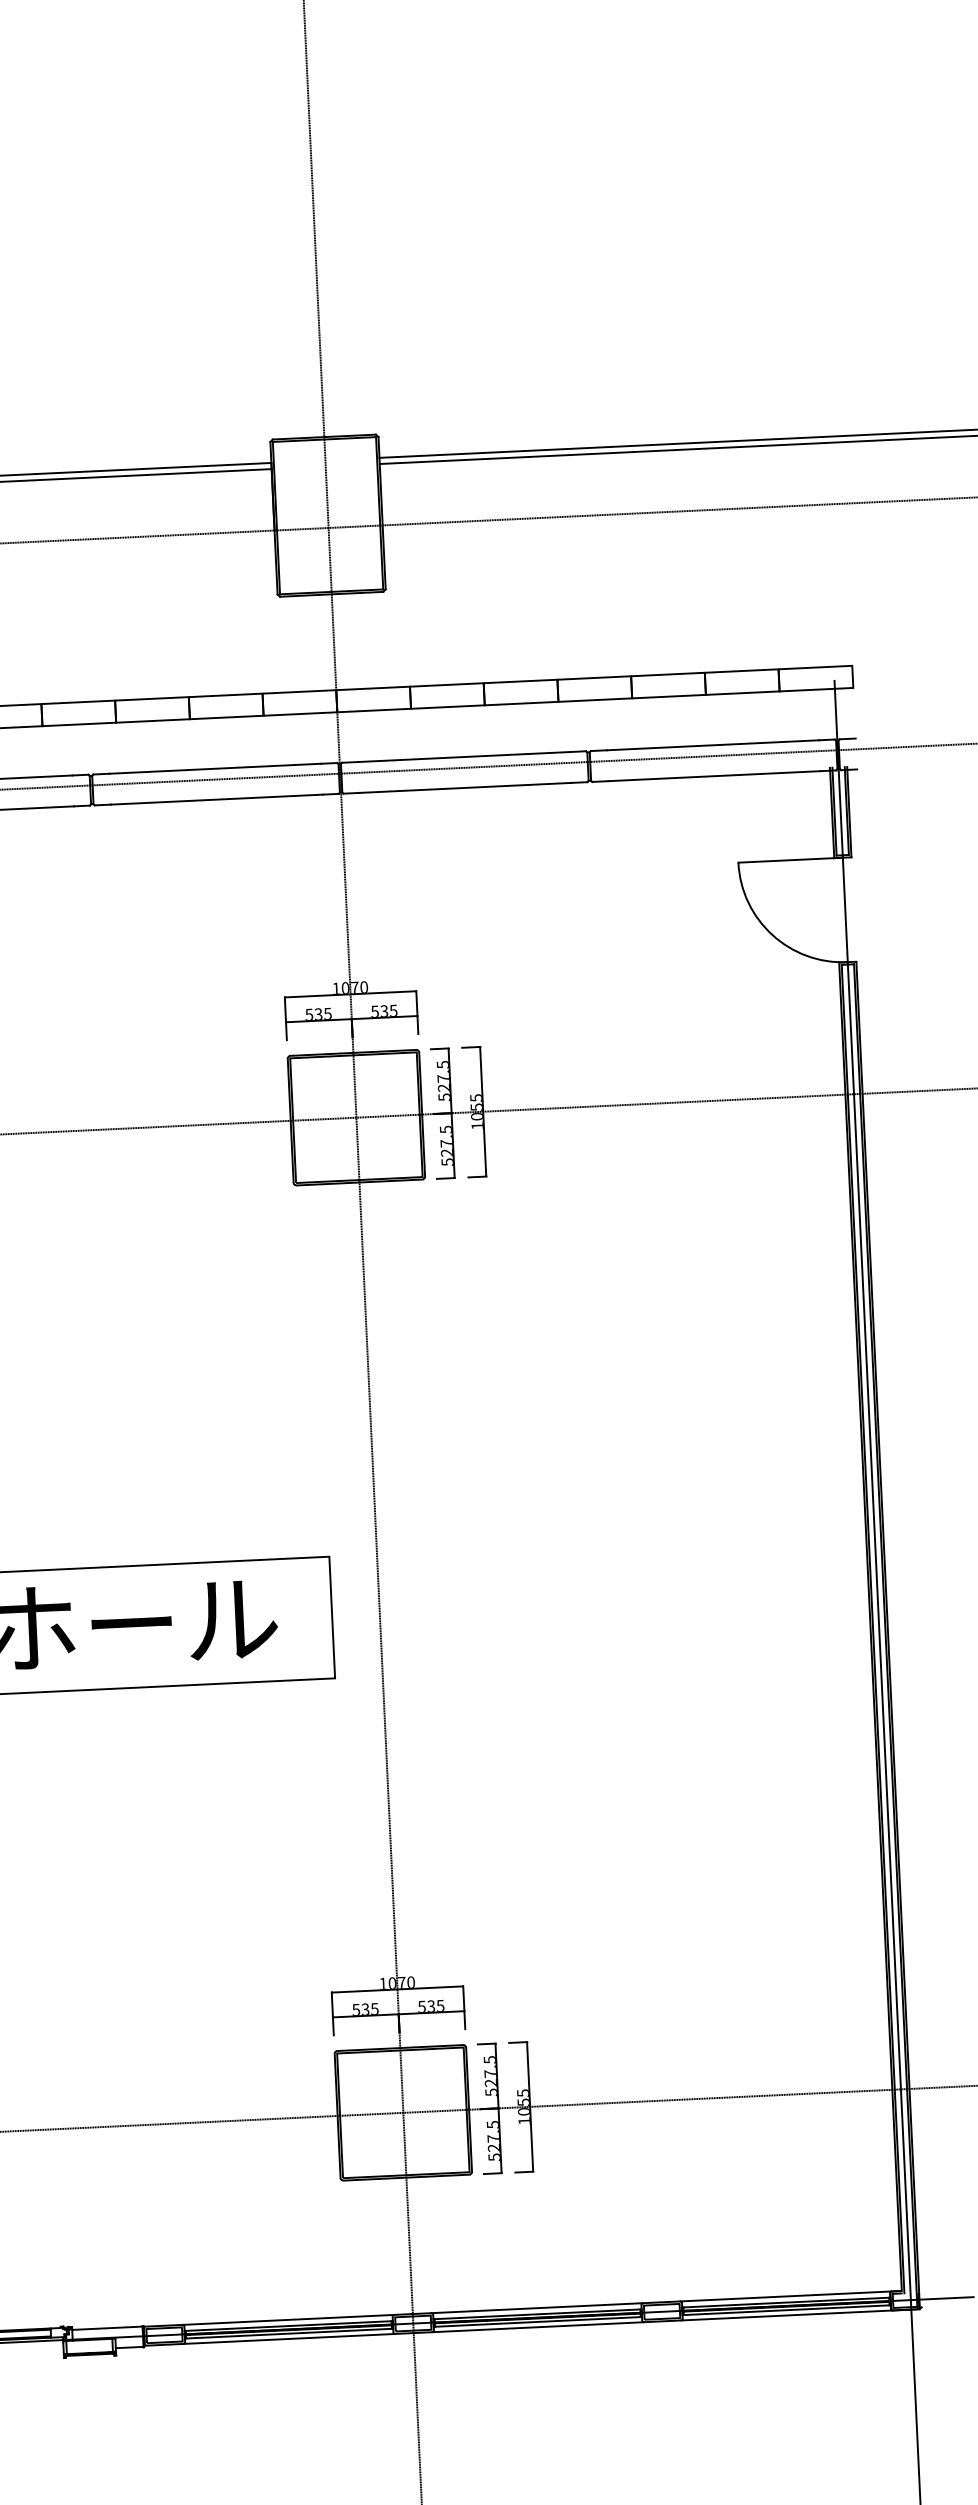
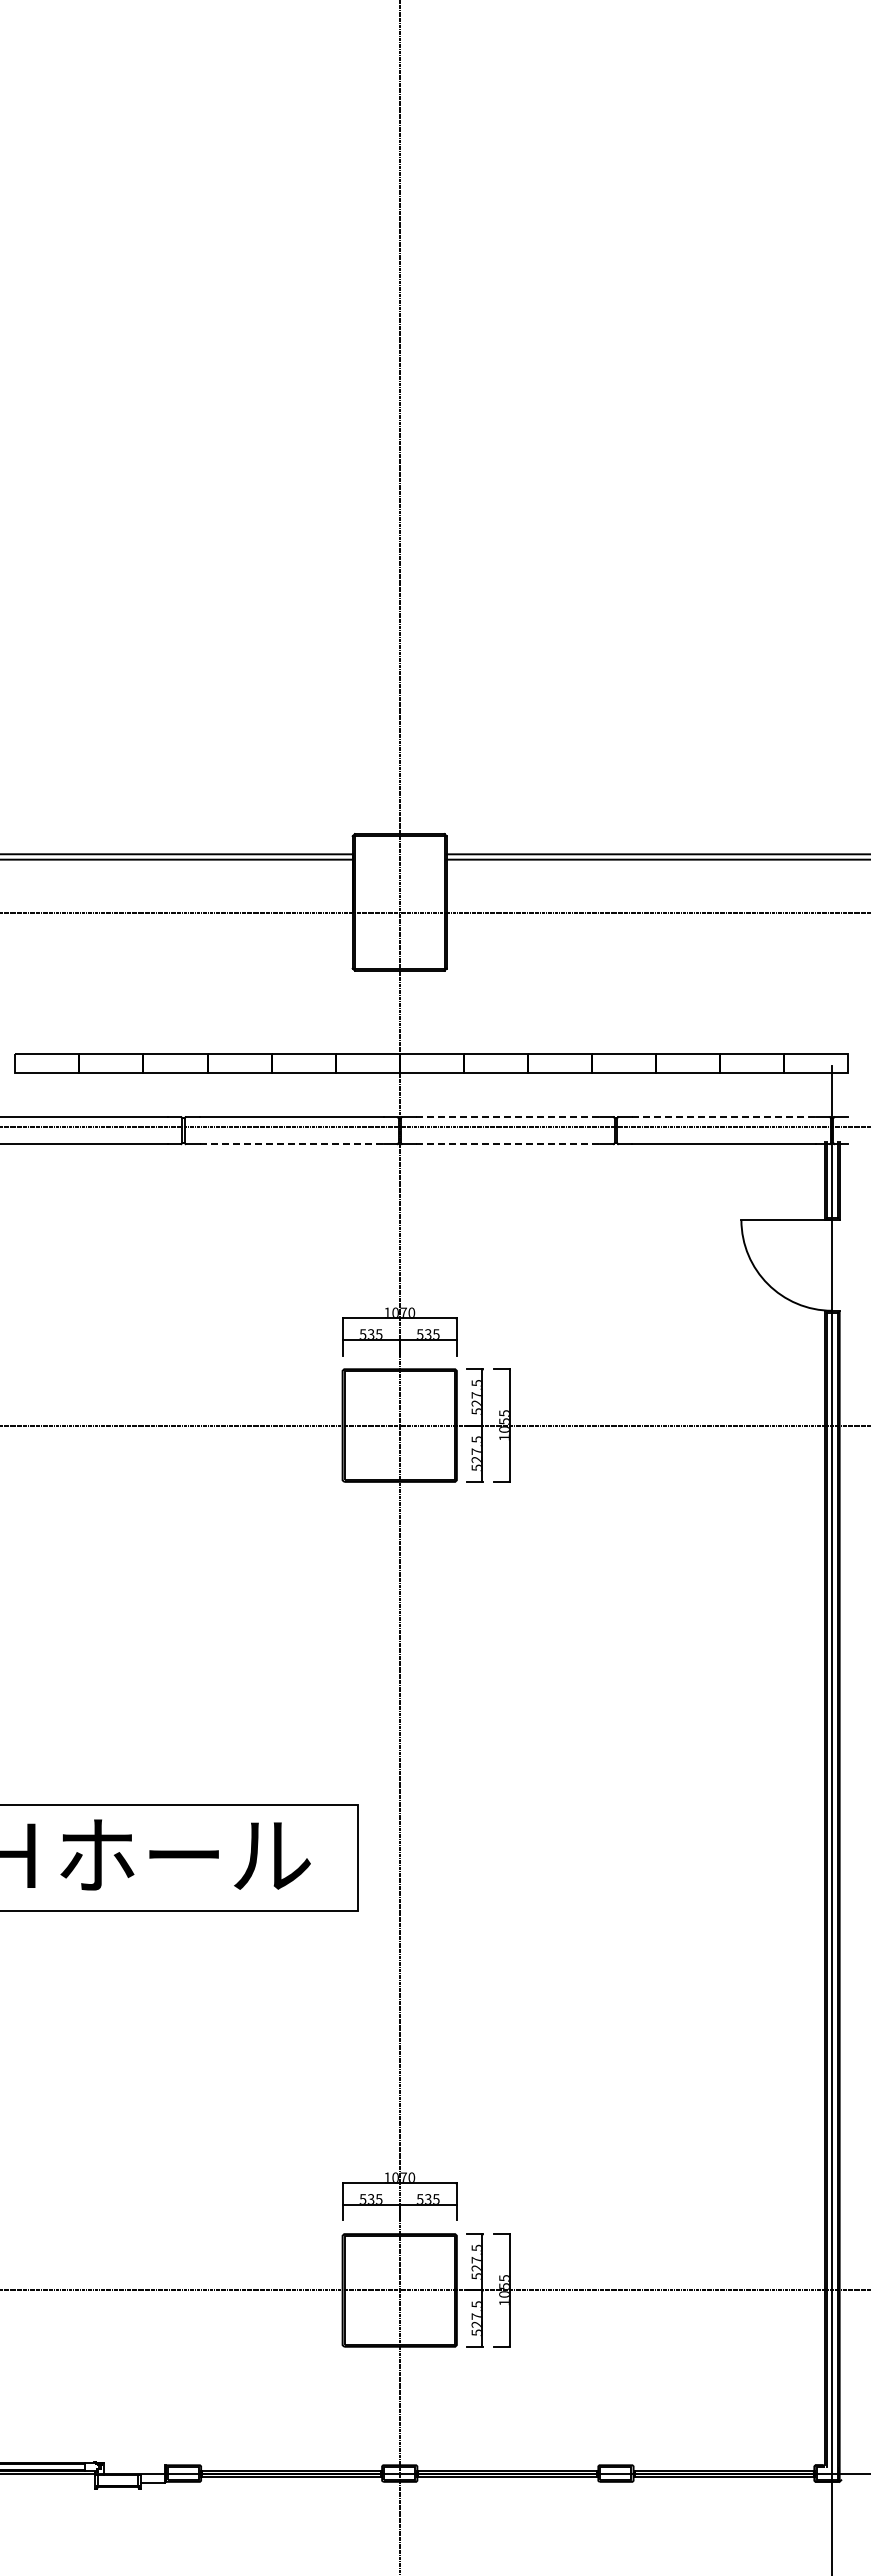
line: (713, 745) -> (724, 1117), solid -> dashed
line: (464, 757) -> (508, 1117), solid -> dashed
line: (466, 788) -> (508, 1144), solid -> dashed
line: (217, 800) -> (292, 1144), solid -> dashed
line: (785, 2296) -> (723, 2465), removed
line: (536, 2308) -> (507, 2465), removed
line: (786, 2315) -> (723, 2481), removed
line: (288, 2320) -> (291, 2465), removed
line: (537, 2326) -> (507, 2481), removed
line: (106, 2328) -> (133, 2465), removed
line: (289, 2338) -> (291, 2481), removed

